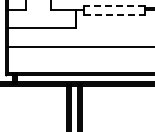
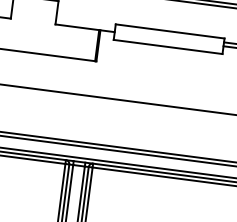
line: (114, 5) -> (169, 30), dashed -> solid
line: (115, 14) -> (169, 46), dashed -> solid

